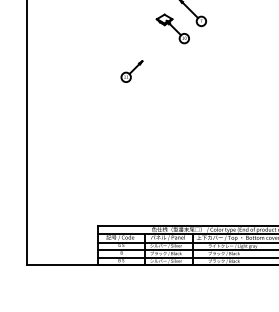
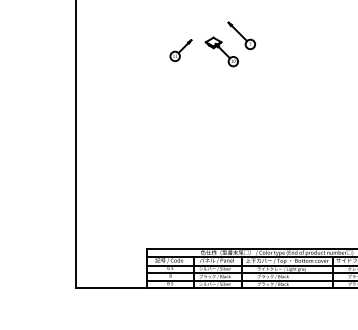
part: (131, 71) -> (180, 50), moved

